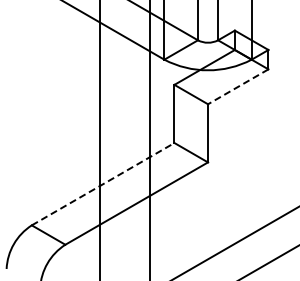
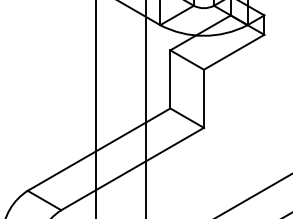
line: (238, 86) -> (234, 51), dashed -> solid
line: (103, 183) -> (99, 148), dashed -> solid

